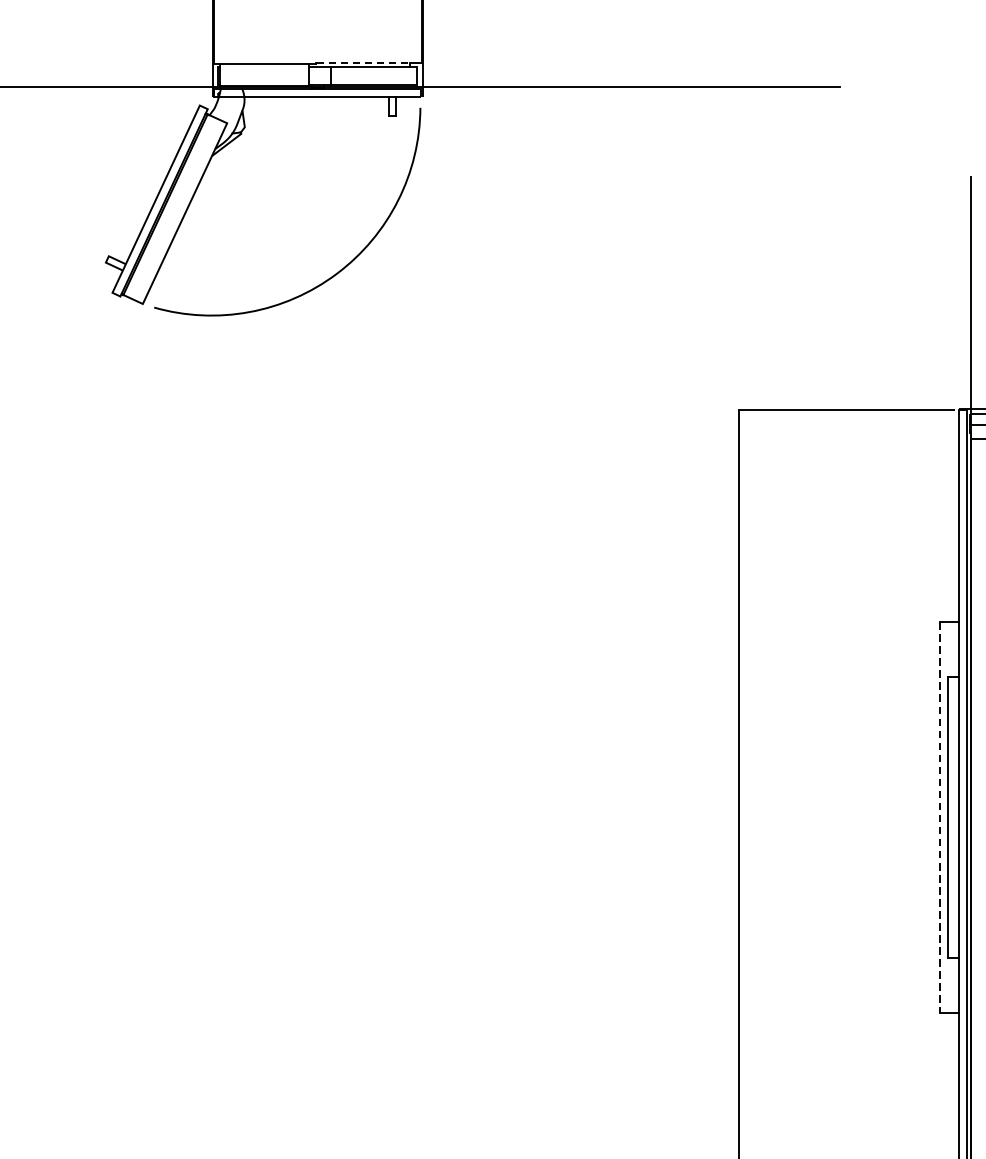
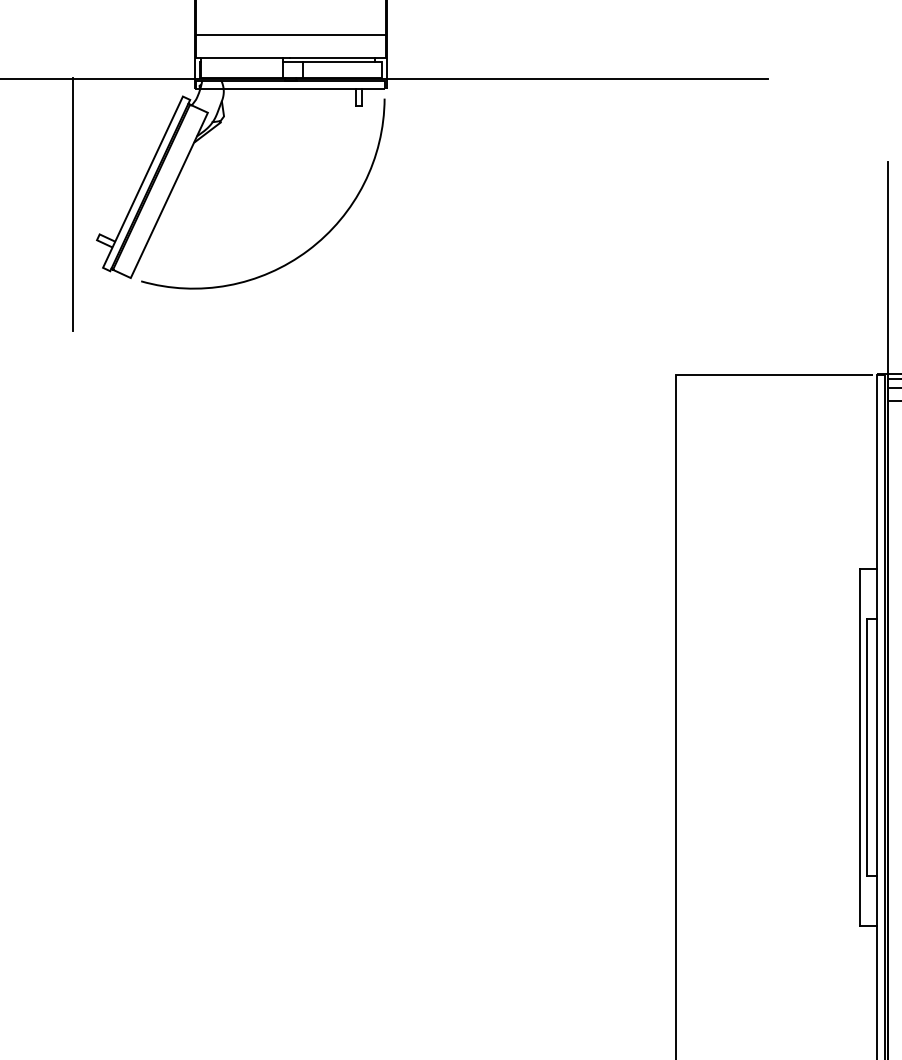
line: (317, 38) -> (290, 35), added
line: (363, 62) -> (332, 57), dashed -> solid
line: (79, 223) -> (72, 204), added
line: (940, 817) -> (860, 747), dashed -> solid

